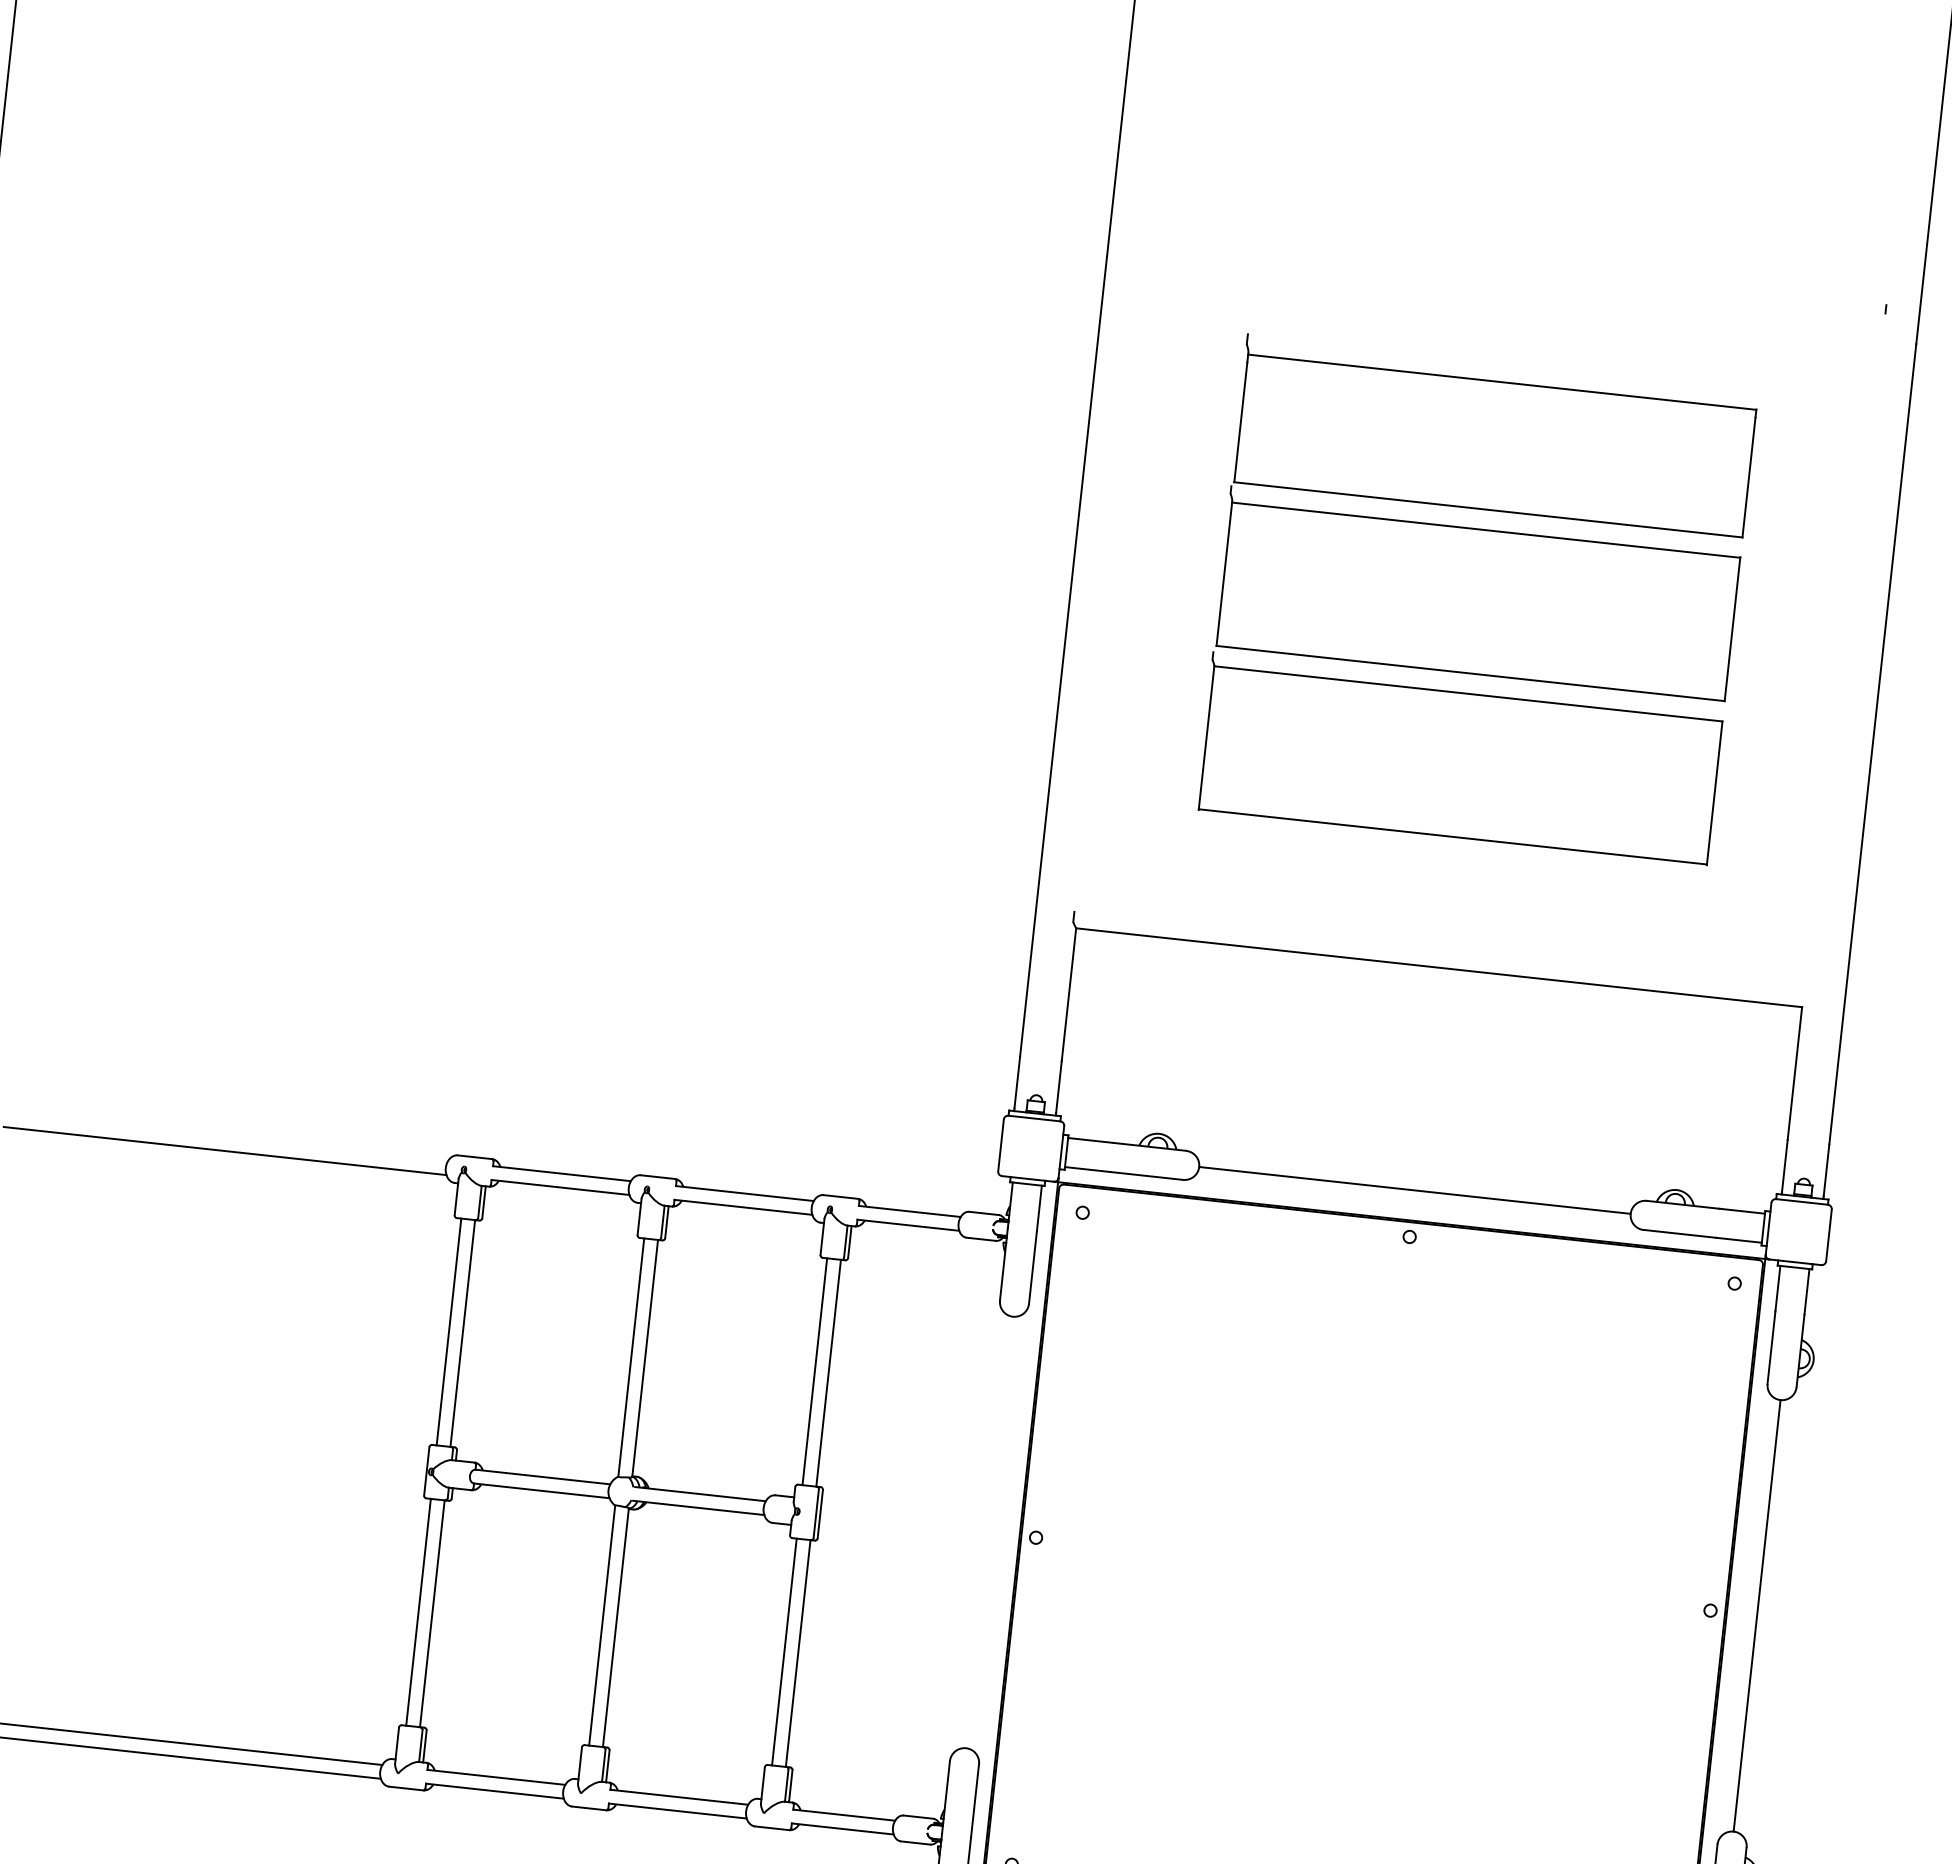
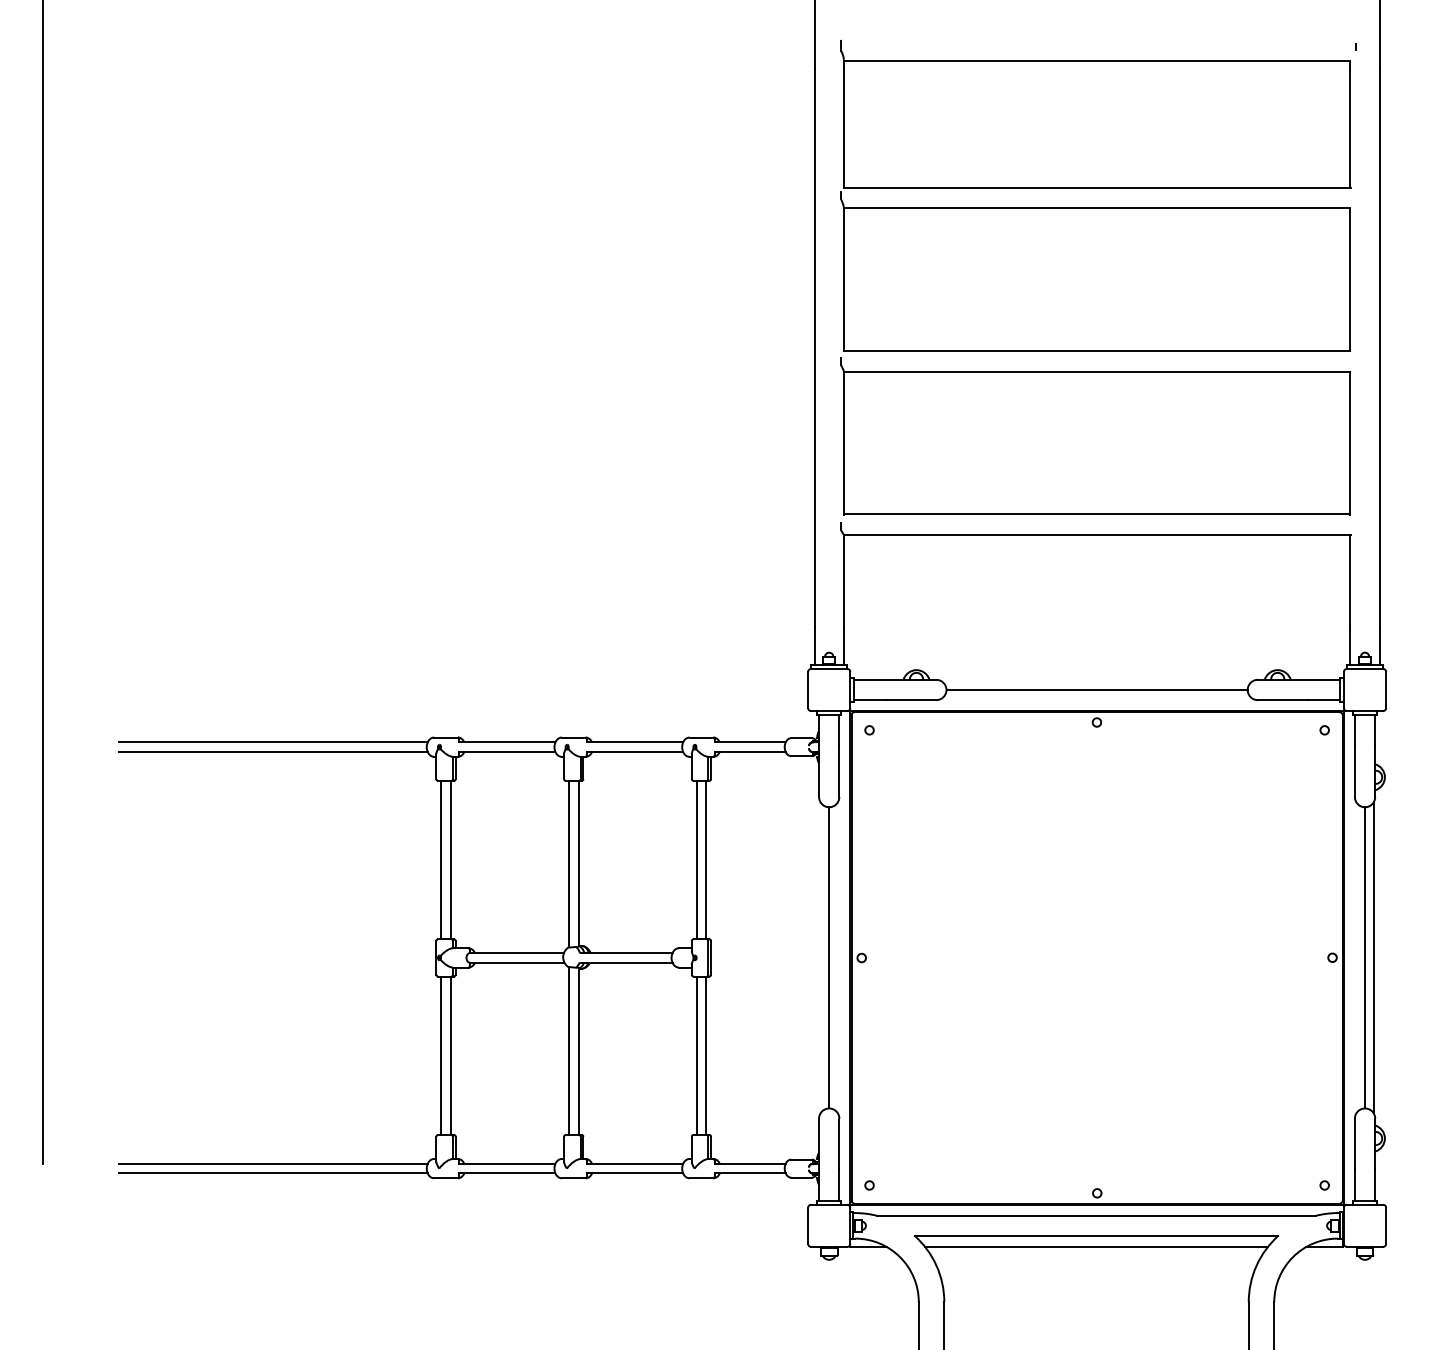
part: (1476, 599) -> (1095, 277), size x1.43
line: (225, 1137) -> (272, 742), added
line: (989, 1531) -> (829, 957), added
line: (1769, 1616) -> (1373, 957), added

